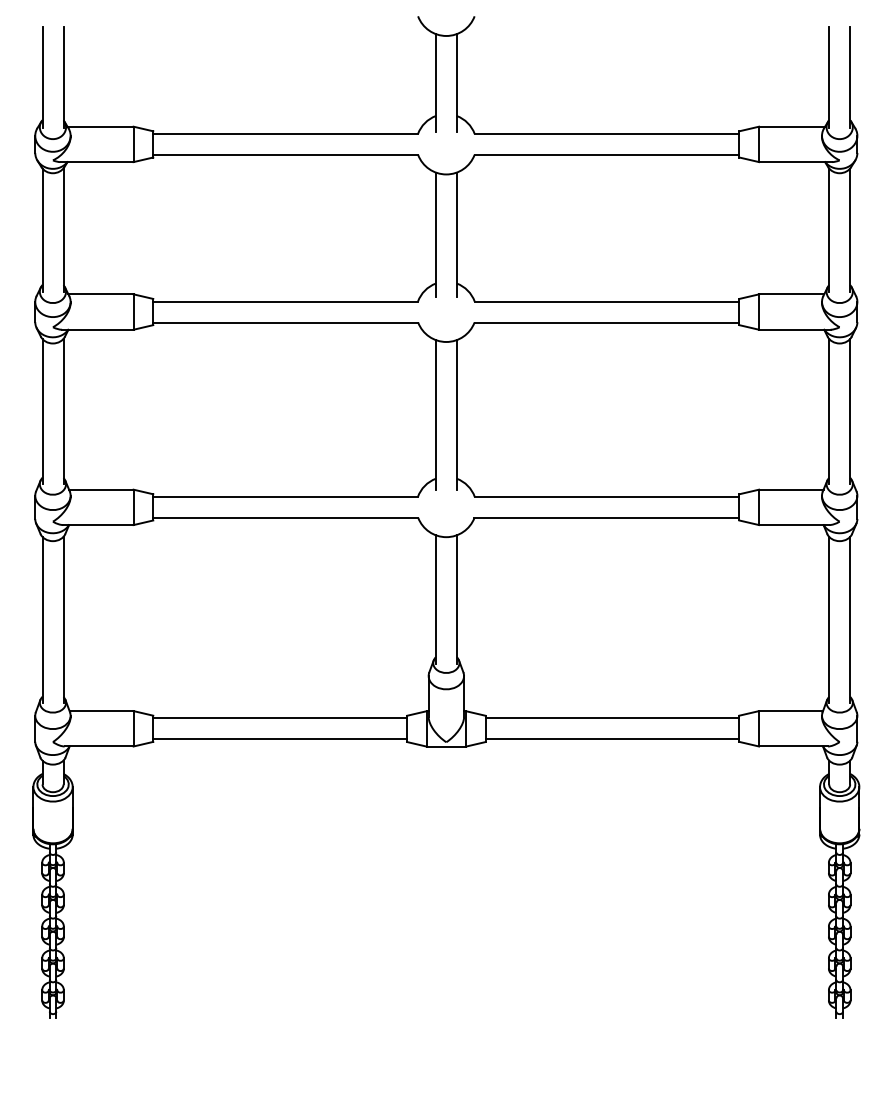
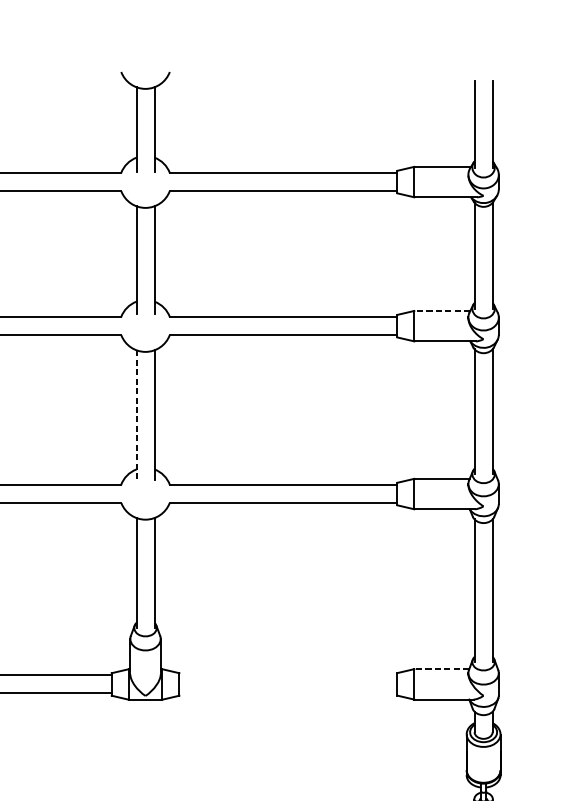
line: (791, 294) -> (442, 311), solid -> dashed
line: (435, 415) -> (136, 415), solid -> dashed
line: (791, 711) -> (442, 669), solid -> dashed
line: (612, 718) -> (288, 675), removed
line: (612, 739) -> (288, 693), removed

